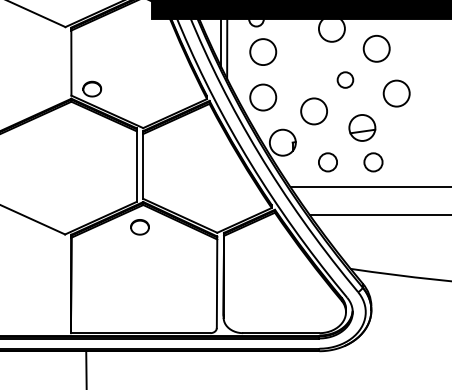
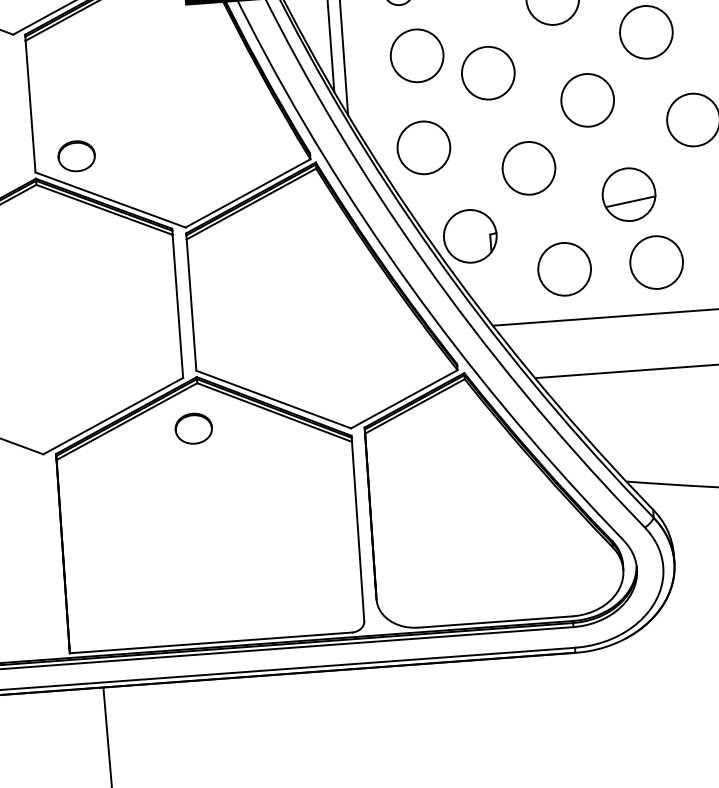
circle: (297, 63) -> (488, 73), added
circle: (345, 79) -> (587, 99), size x1.67
circle: (327, 162) -> (563, 269), size x1.43
circle: (373, 162) -> (656, 262), size x1.43

